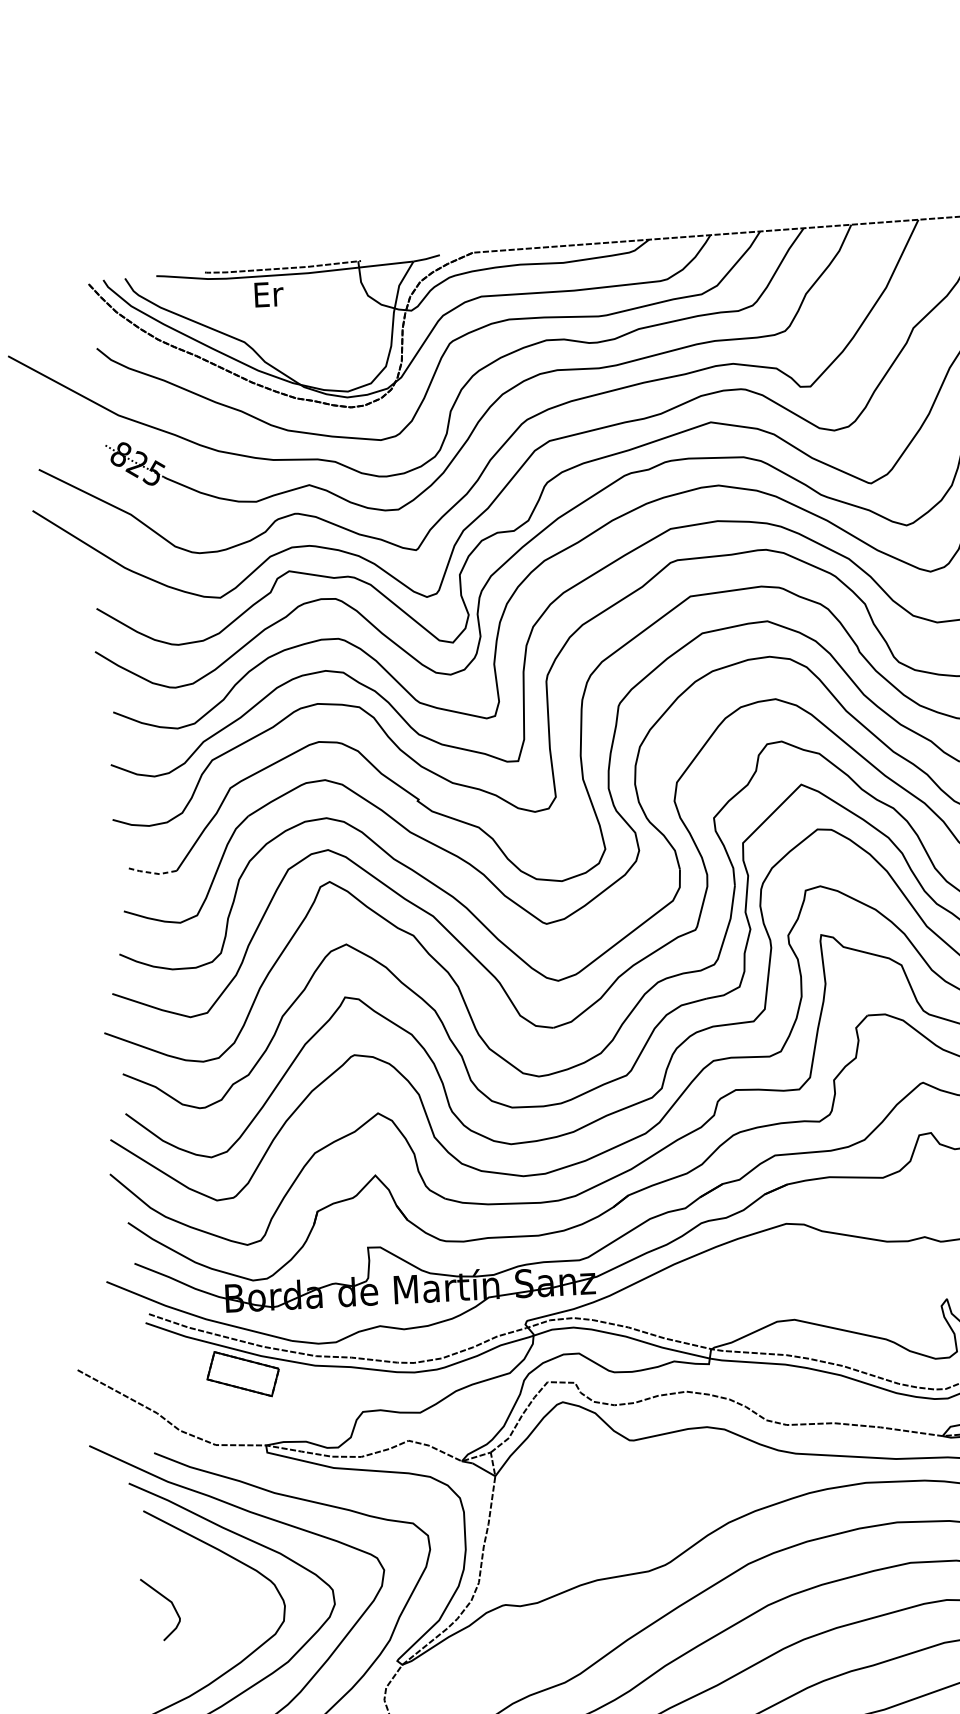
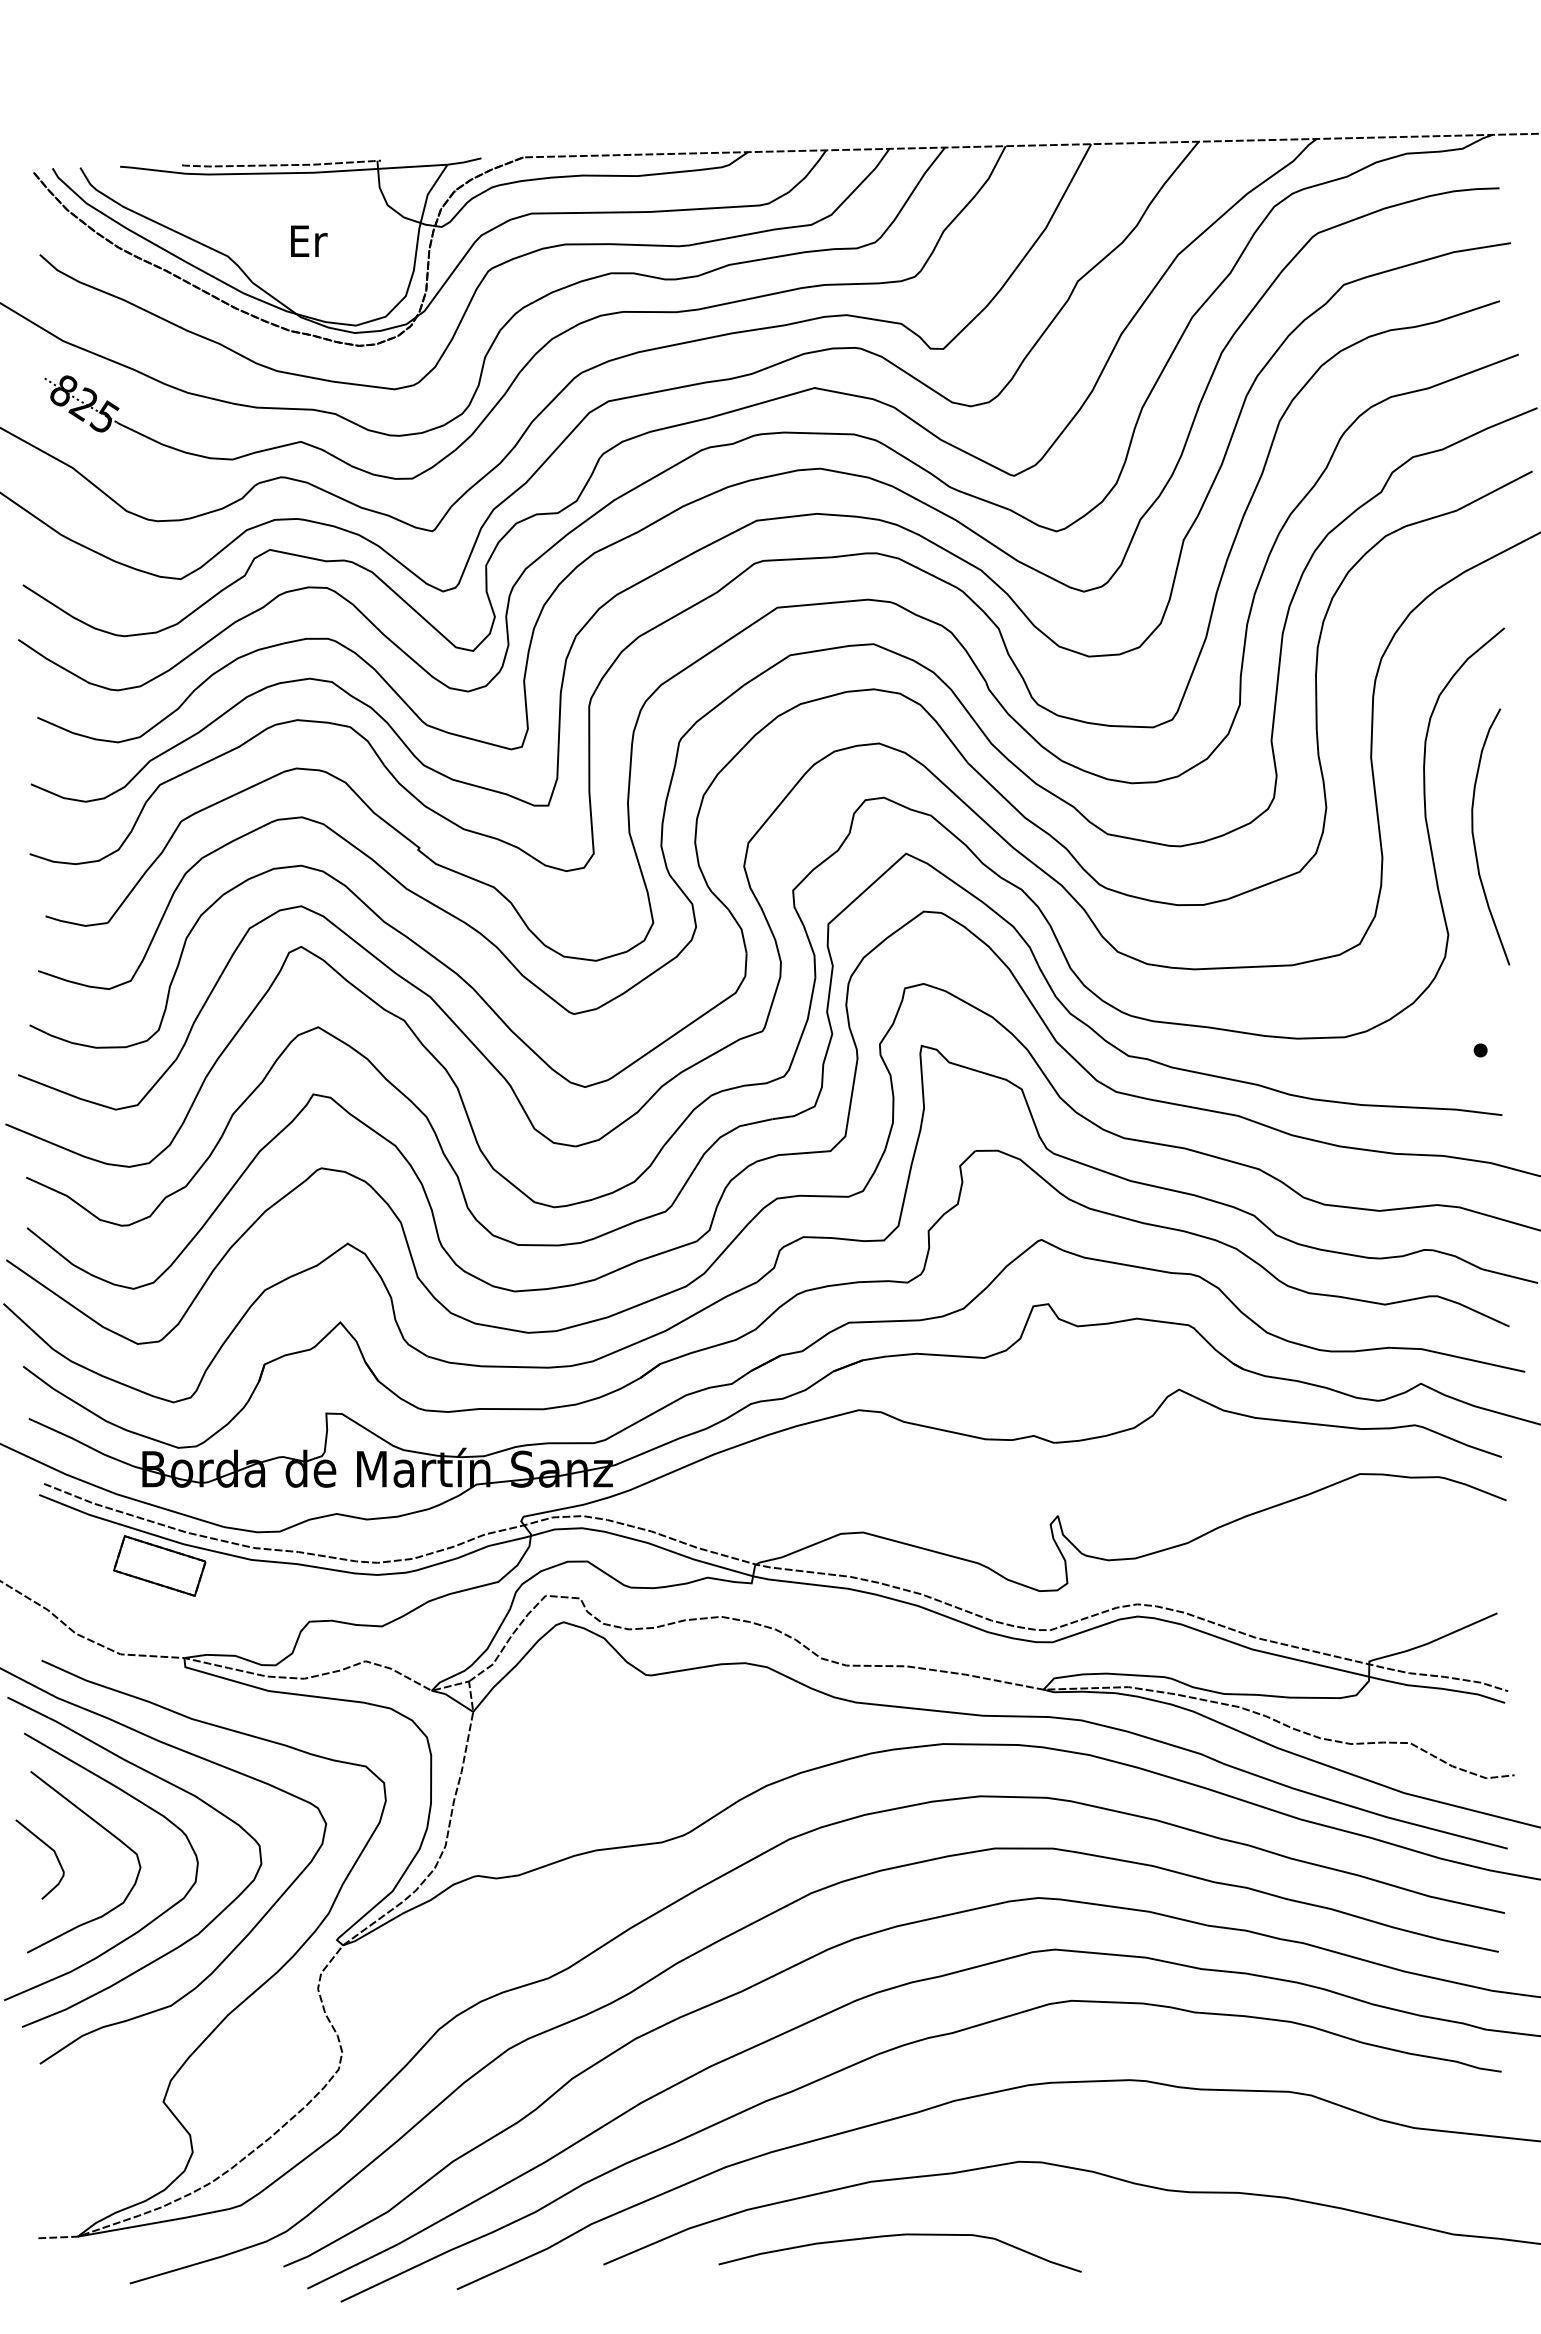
text: (269, 293) -> (309, 240), moved
line: (151, 873) -> (75, 924), dashed -> solid
curve: (211, 1584) -> (106, 1831), added

